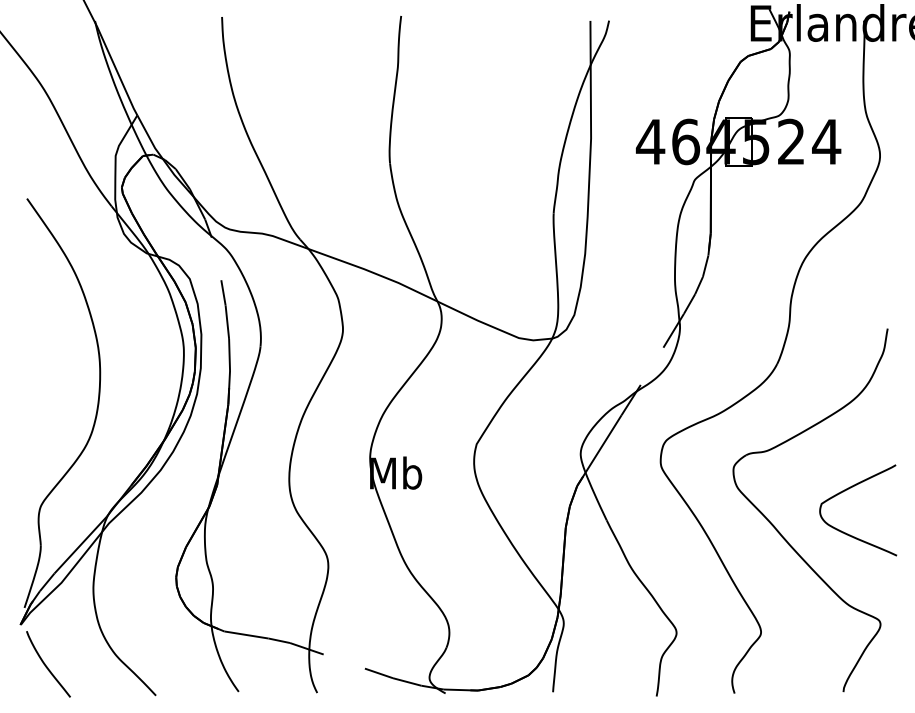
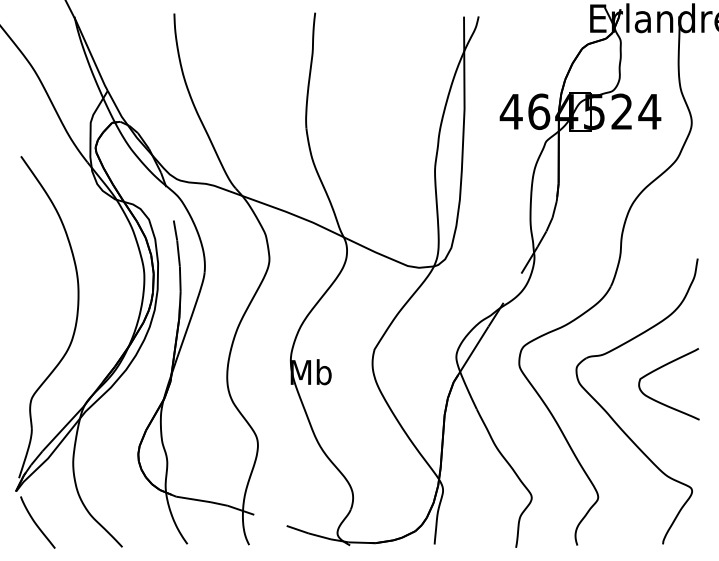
curve: (847, 490) -> (660, 368), moved

